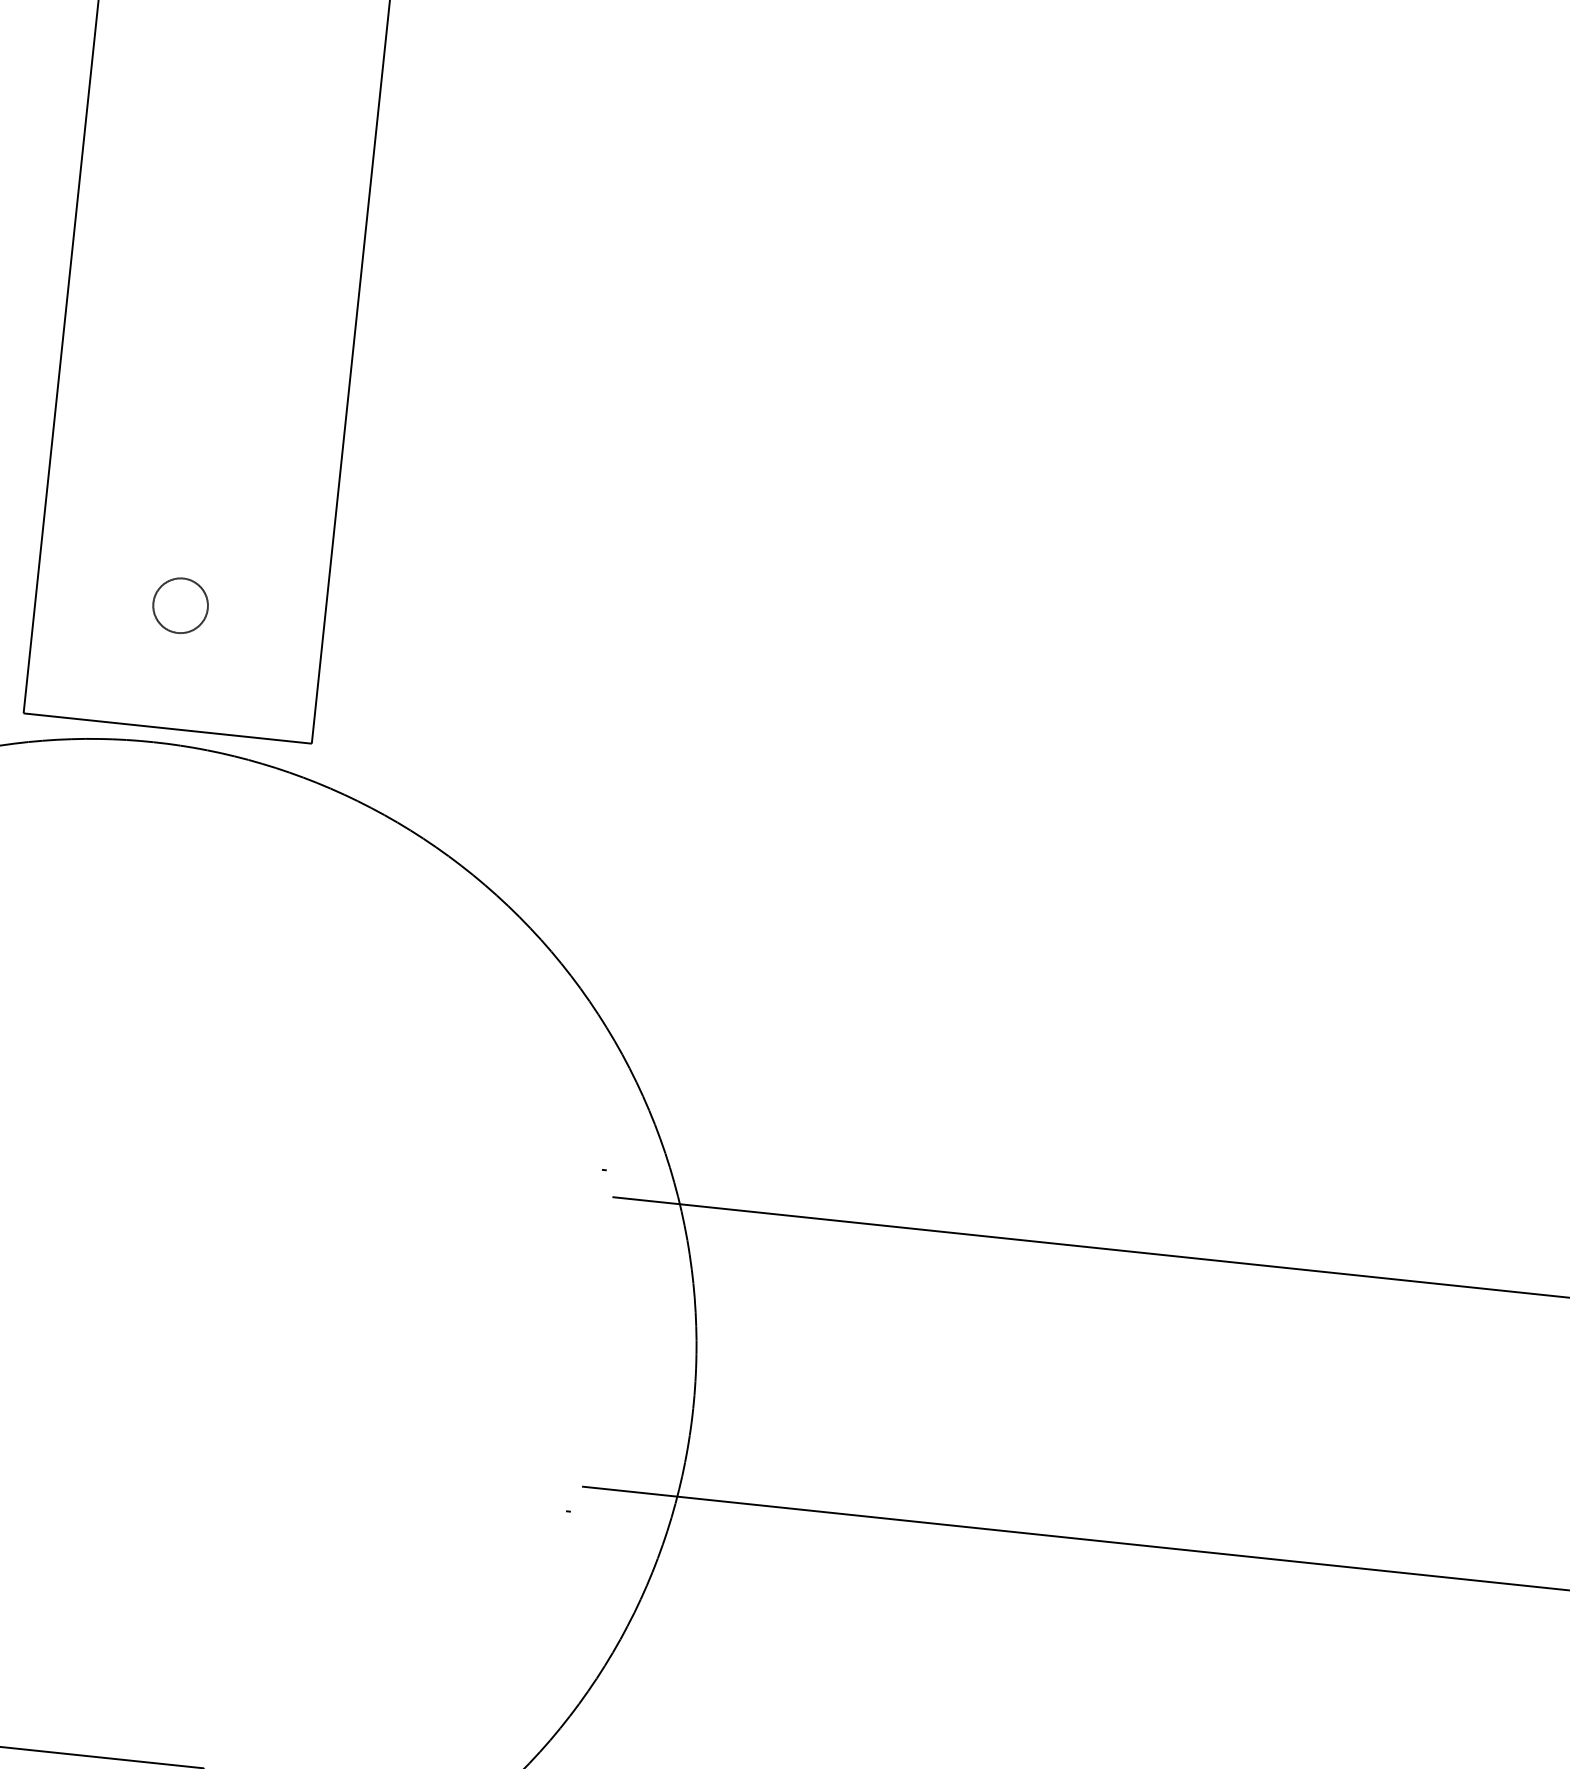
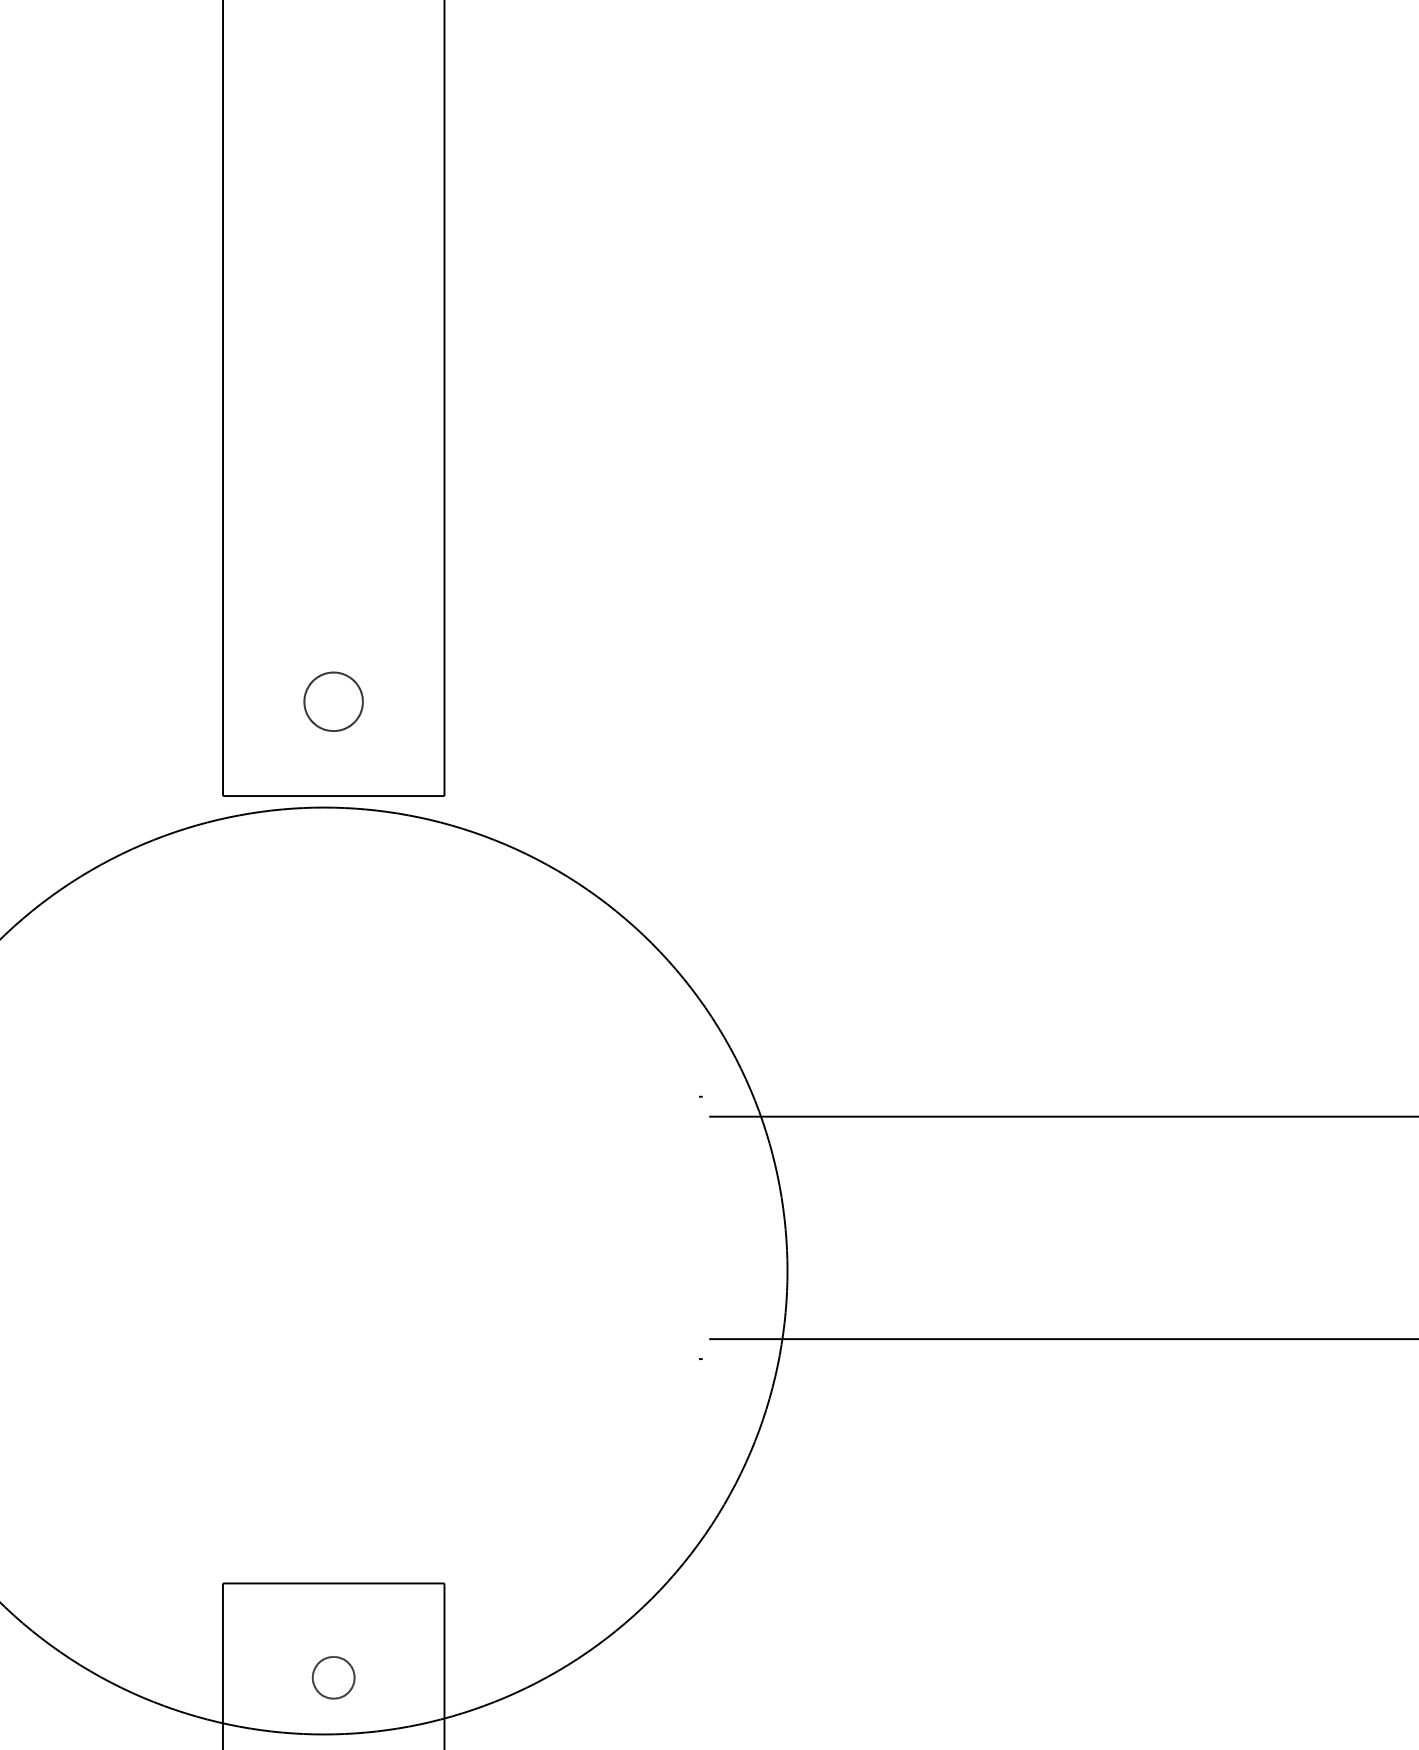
part: (180, 605) -> (333, 701), size x1.4

